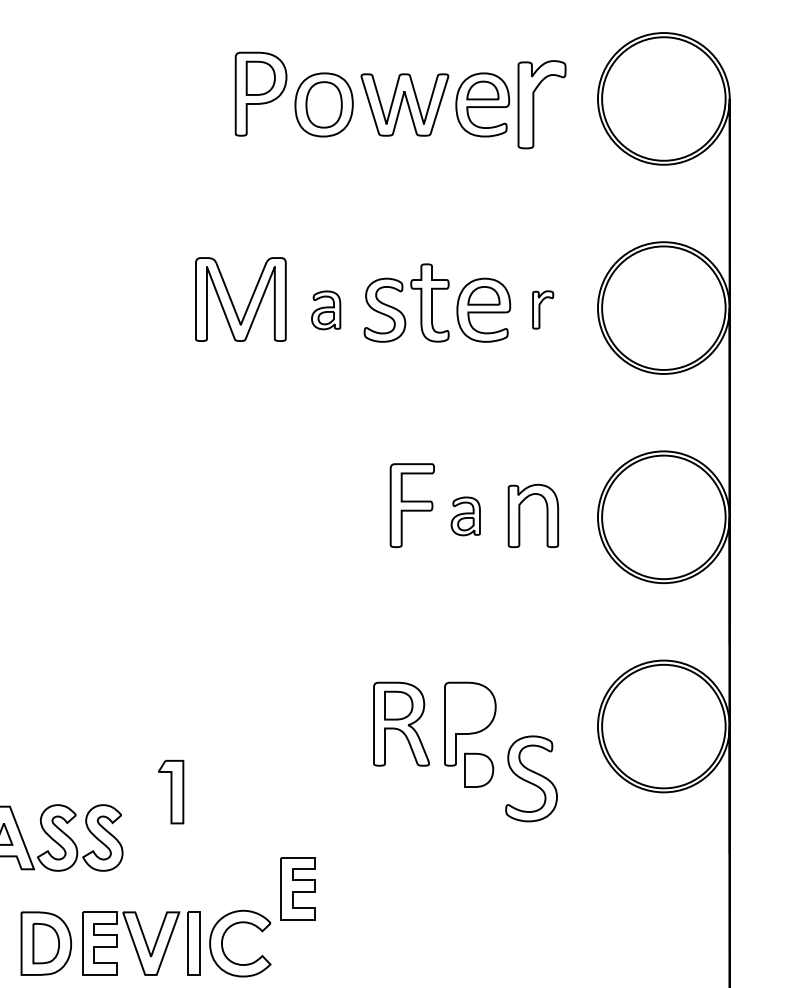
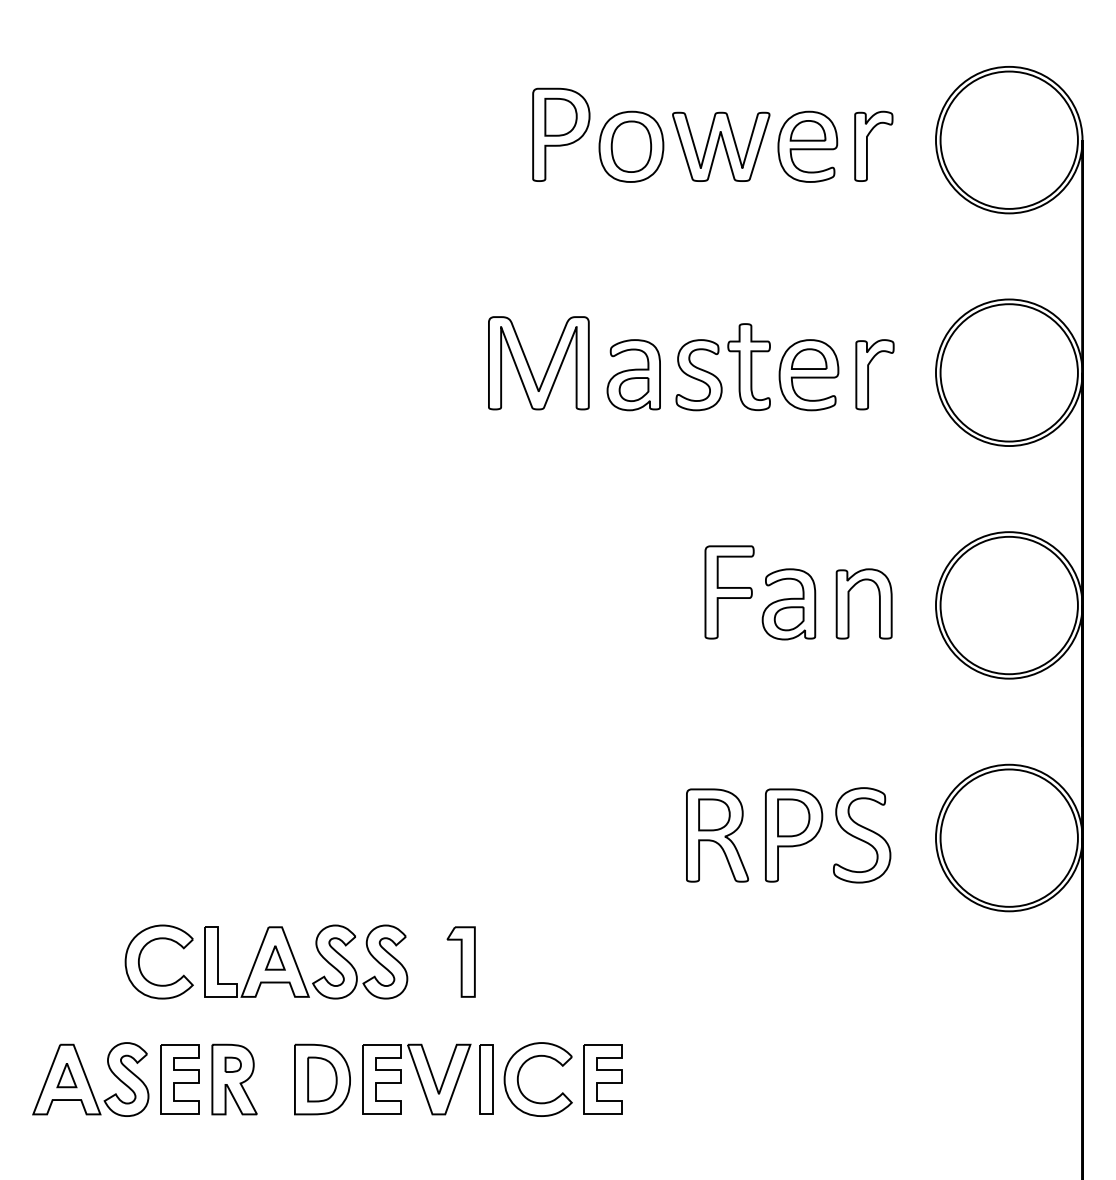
part: (541, 103) -> (873, 145), size x0.71
part: (542, 309) -> (874, 374), size x1.67
part: (325, 310) -> (633, 375), size x1.67
part: (465, 516) -> (788, 604), size x1.67
part: (478, 770) -> (793, 817), moved
part: (531, 779) -> (862, 835), moved
part: (170, 791) -> (460, 961), moved
part: (298, 888) -> (602, 1079), moved

